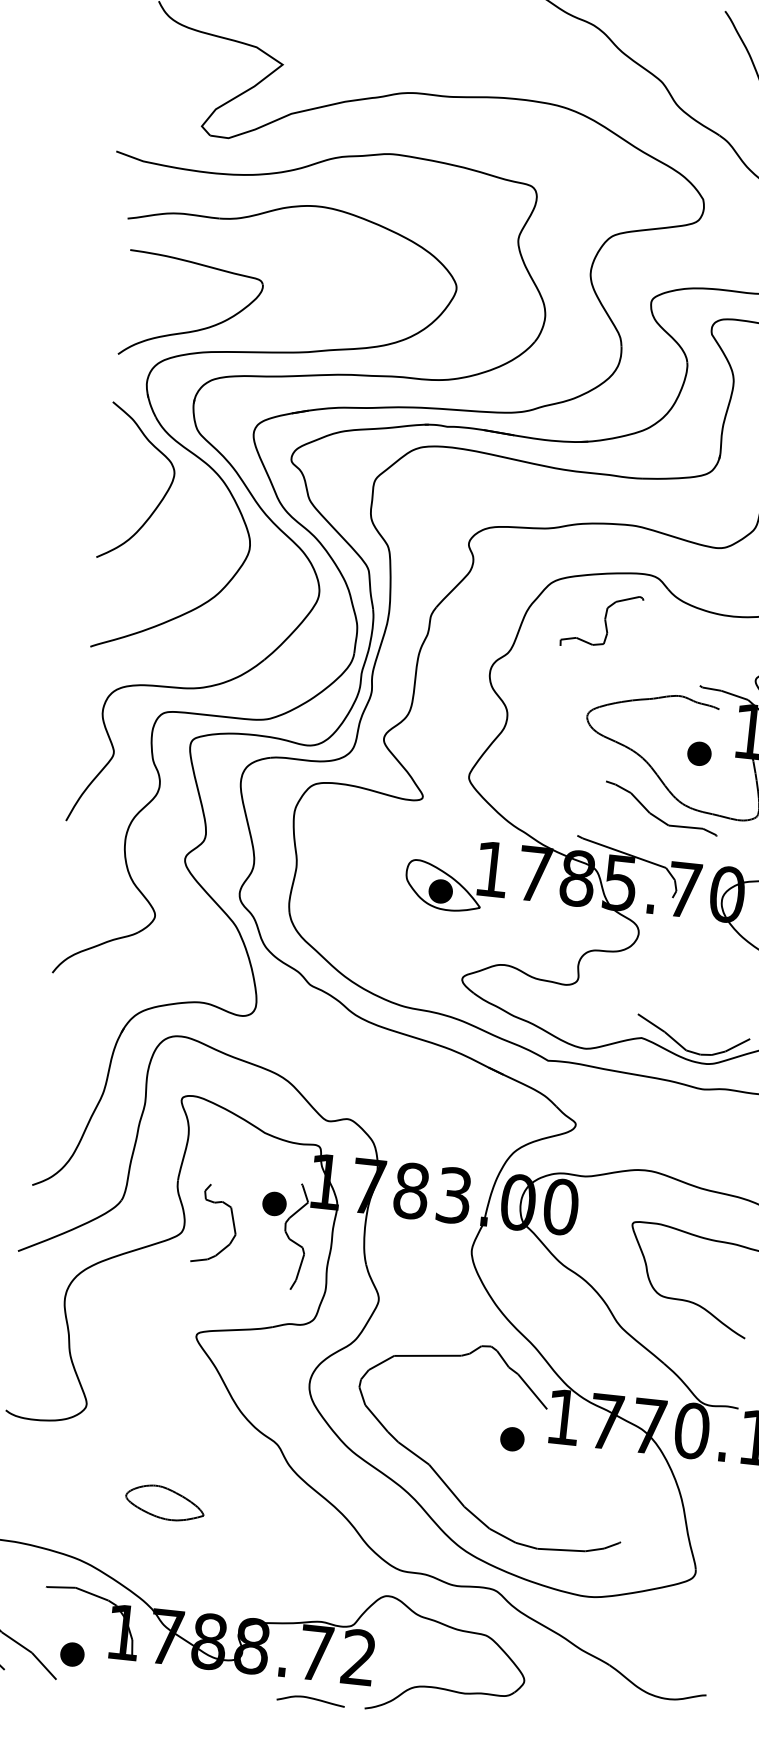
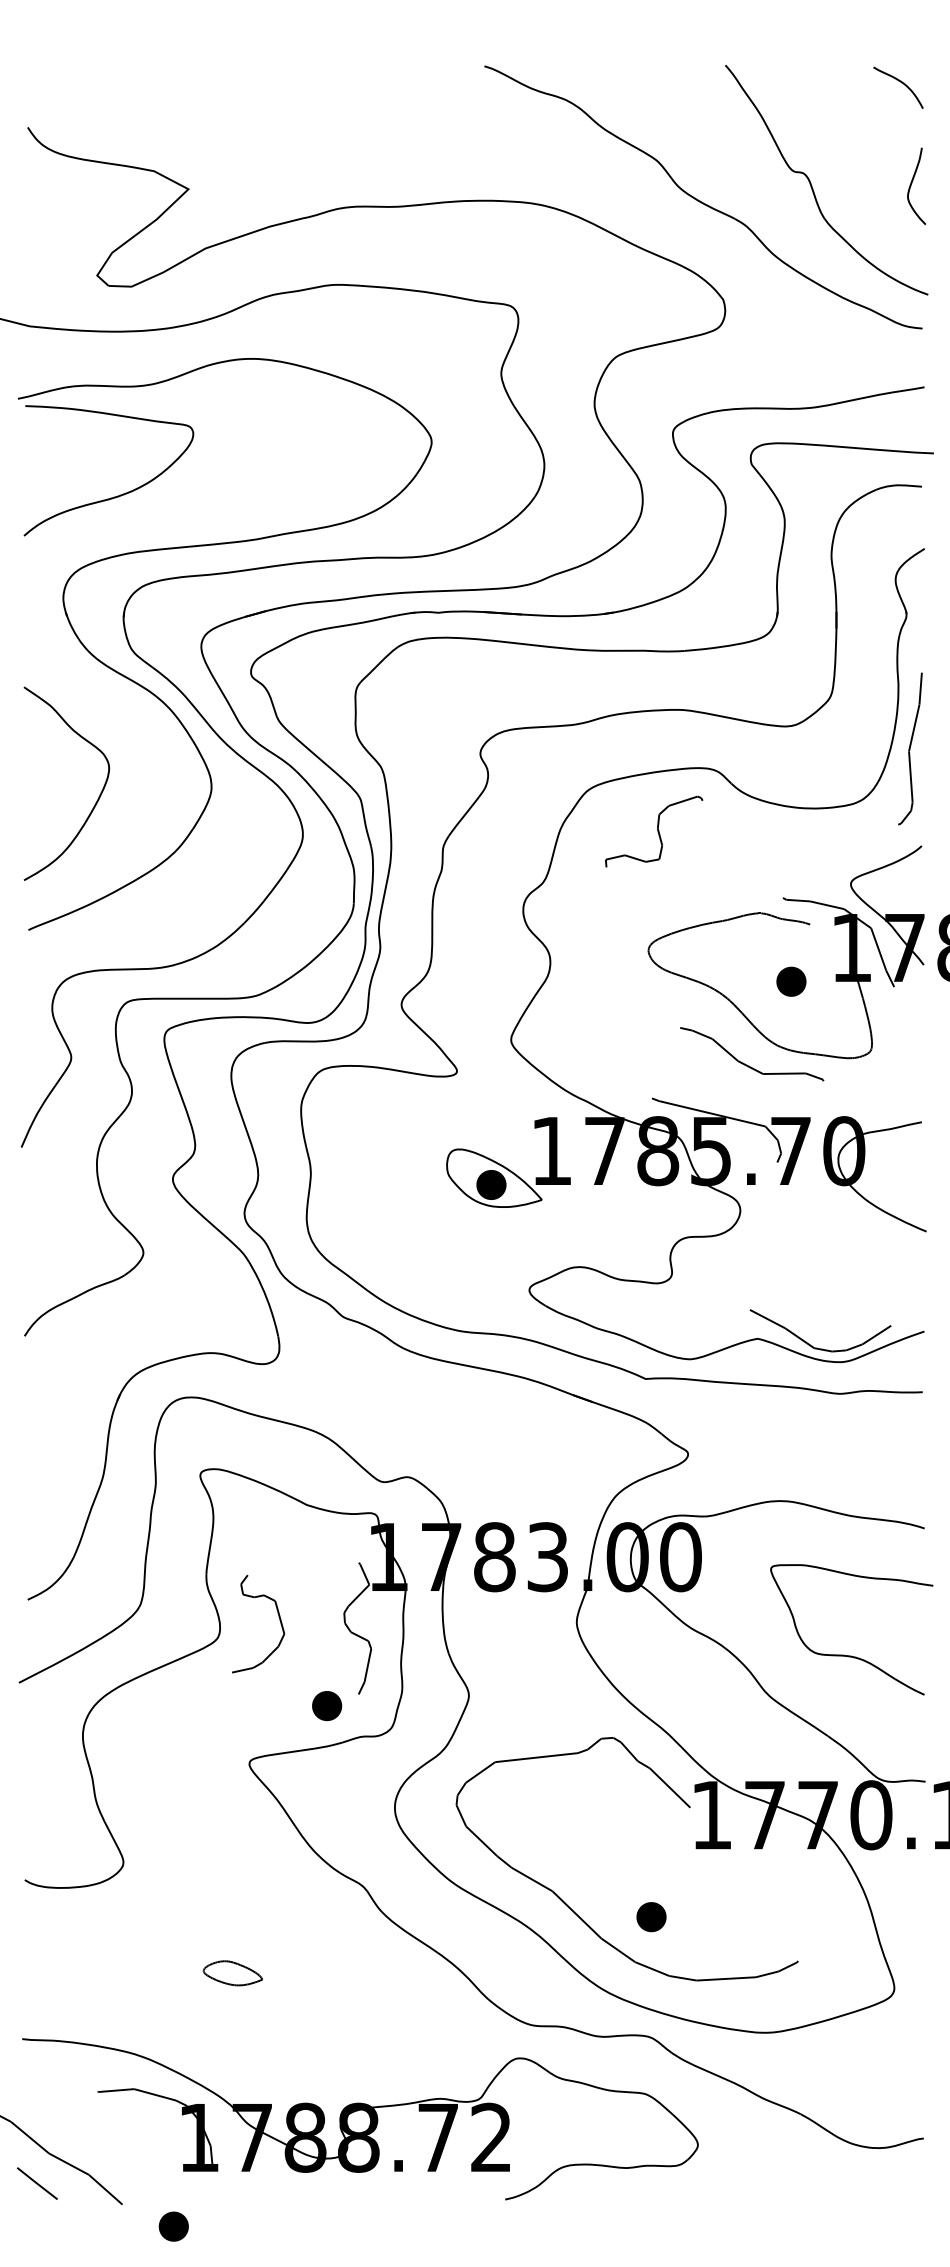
part: (196, 329) -> (117, 495), moved
curve: (161, 499) -> (96, 800), moved
part: (274, 1203) -> (327, 1705), moved
part: (512, 1439) -> (651, 1917), moved
part: (164, 1503) -> (232, 1973), size x0.6
part: (72, 1654) -> (173, 2226), moved
curve: (310, 1698) -> (437, 2194), removed

